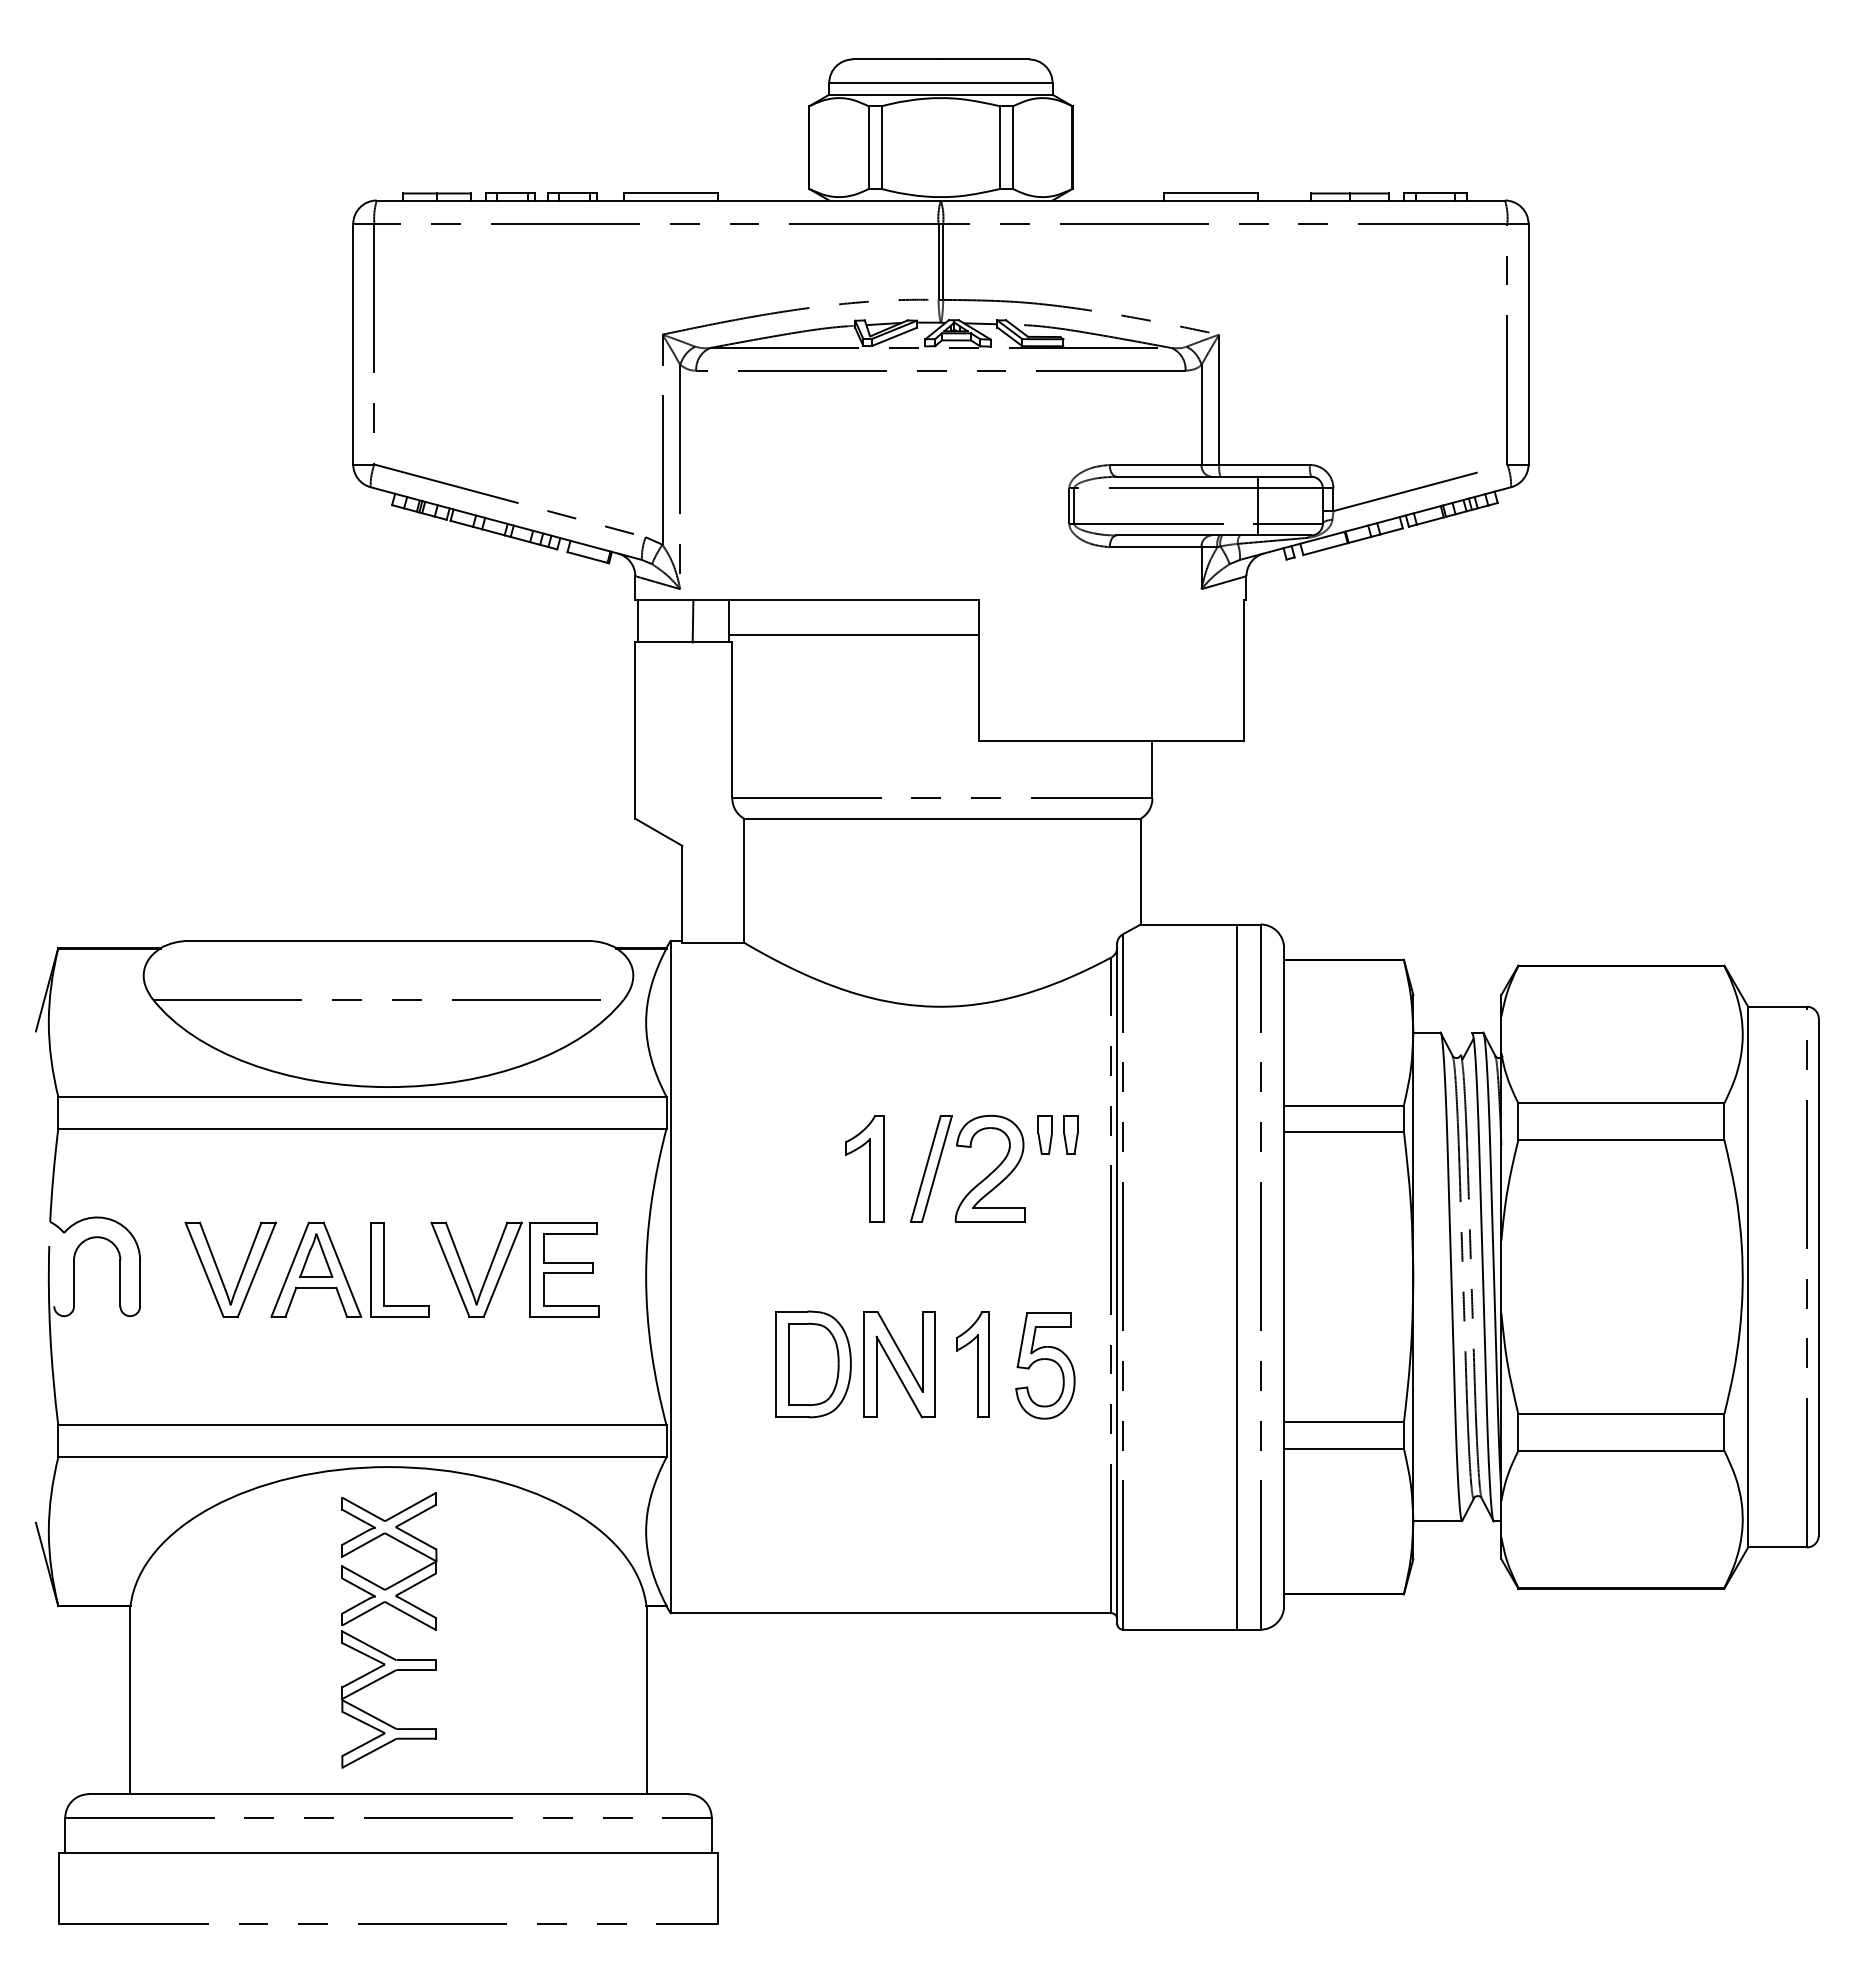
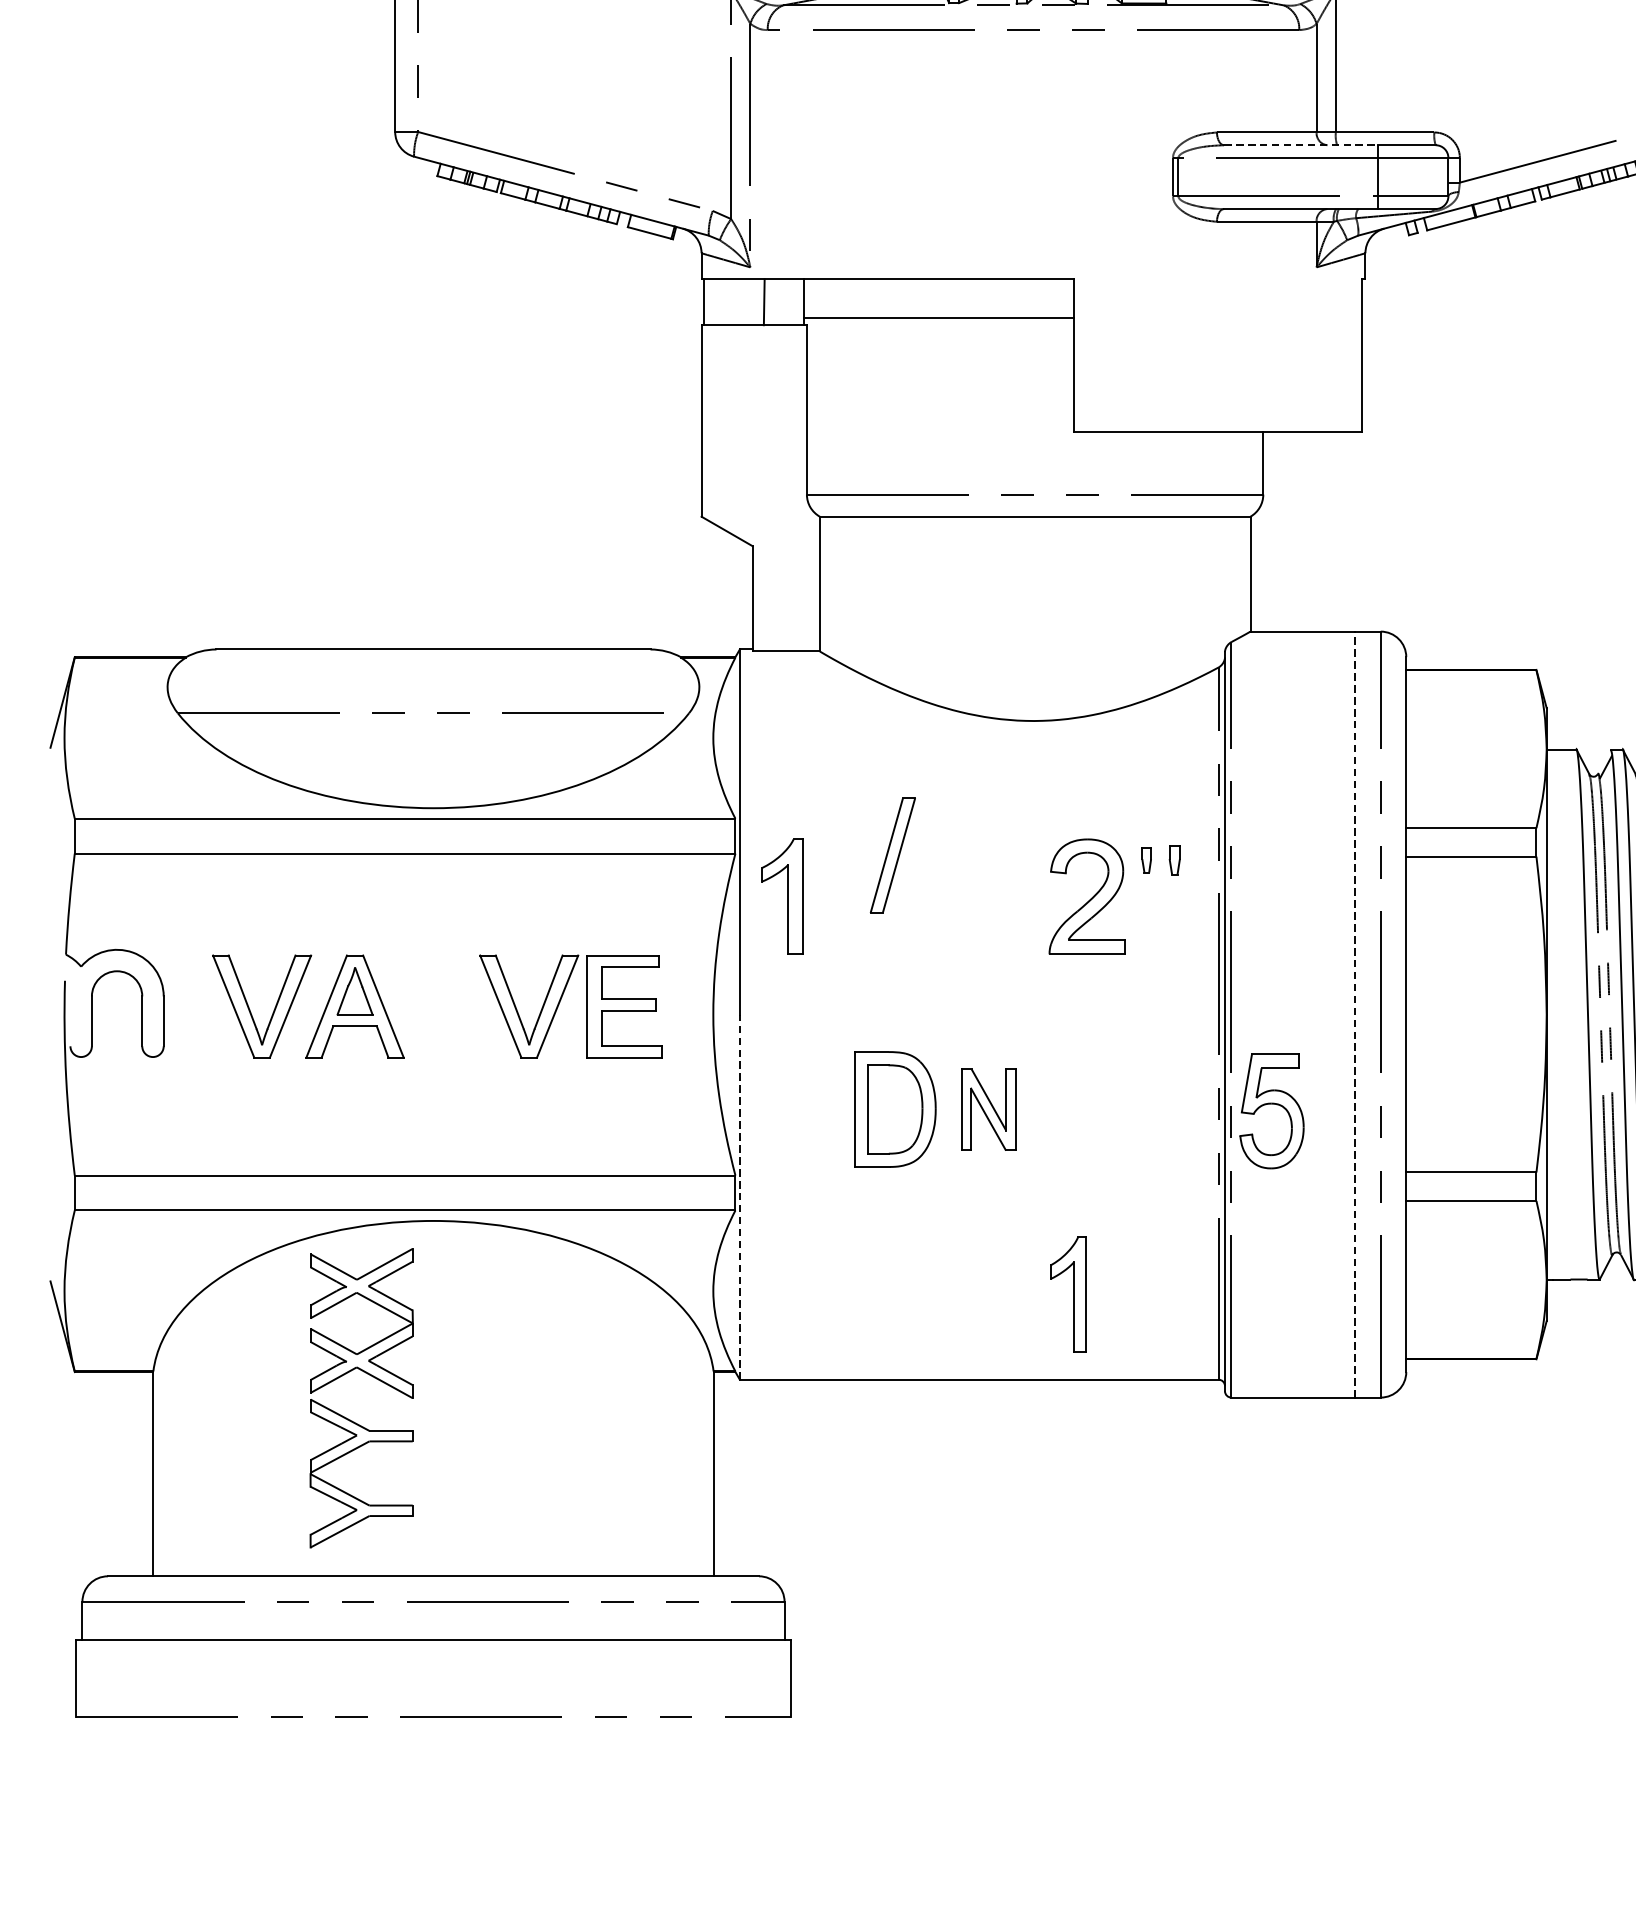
line: (1187, 476) -> (1301, 144), solid -> dashed
part: (1044, 1134) -> (1146, 859), size x0.6
part: (1070, 1134) -> (1174, 859), size x0.7
part: (864, 1168) -> (782, 896), moved
part: (931, 1168) -> (892, 855), moved
part: (384, 1269) -> (429, 1006), removed
line: (1237, 1277) -> (1355, 1015), solid -> dashed
part: (899, 1364) -> (988, 1109), size x0.7
part: (972, 1364) -> (1067, 1294), moved
part: (1045, 1365) -> (1272, 1110), moved
line: (670, 1444) -> (739, 1196), solid -> dashed
part: (401, 1612) -> (374, 1378), moved

